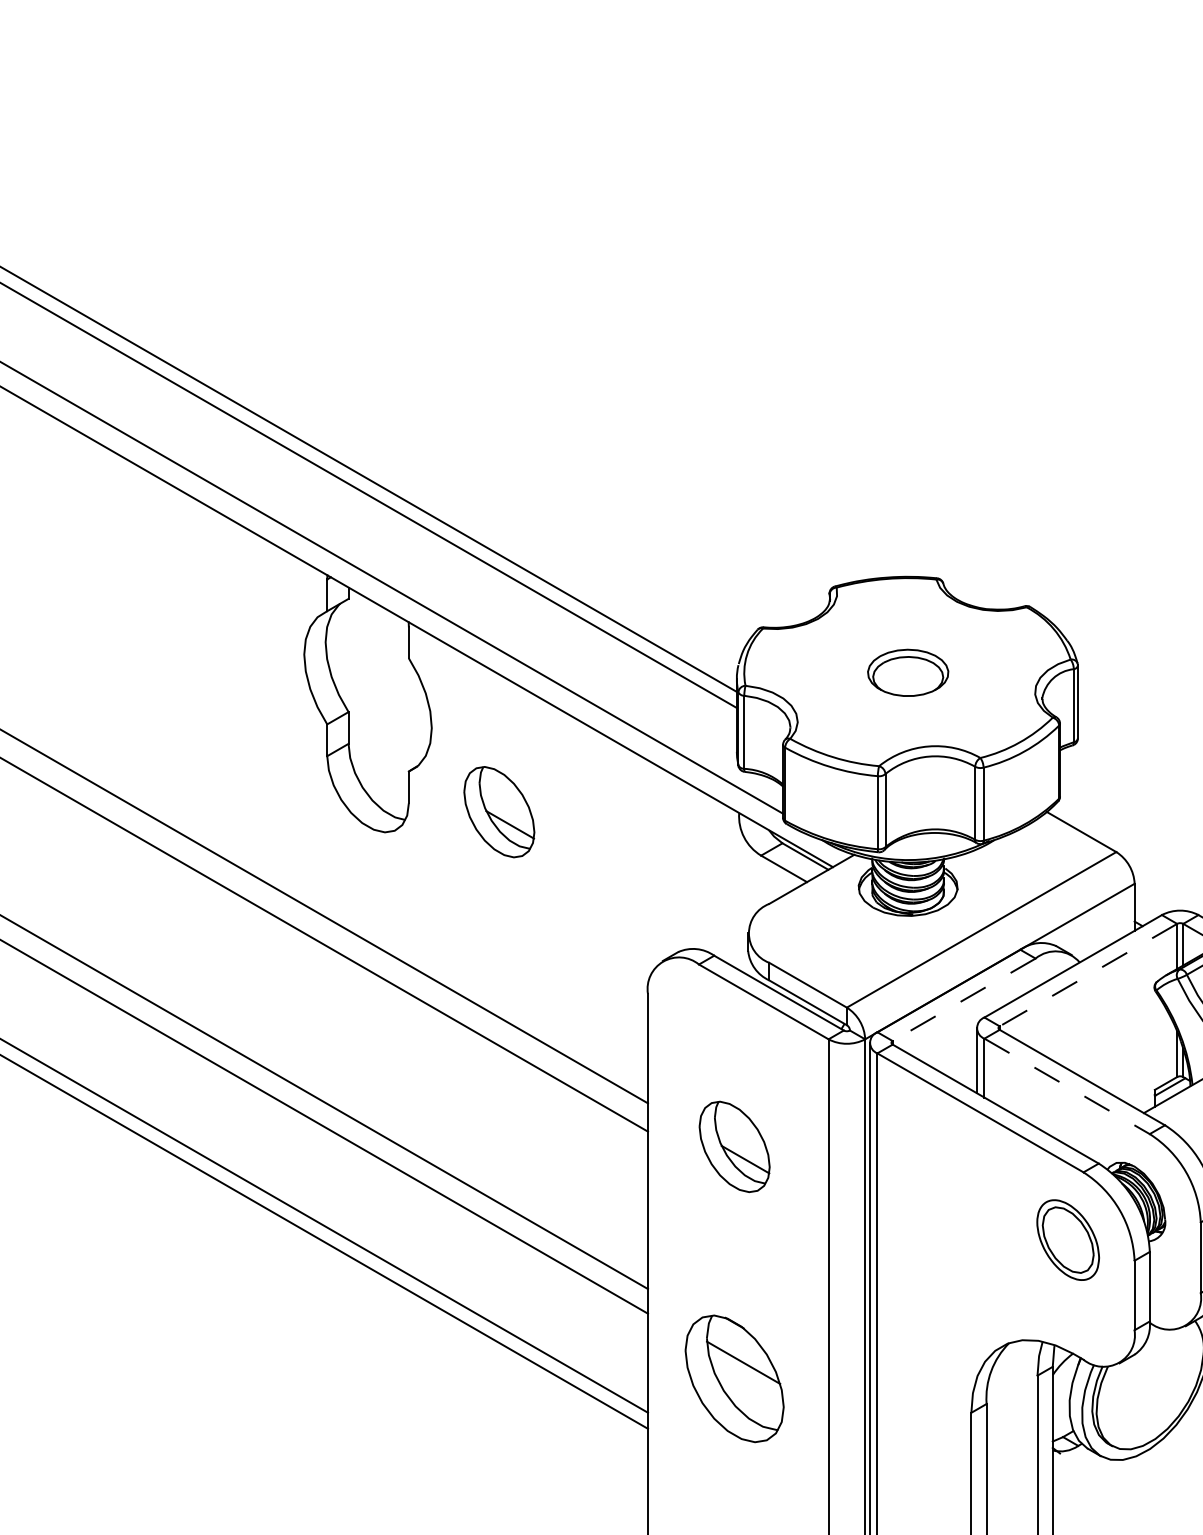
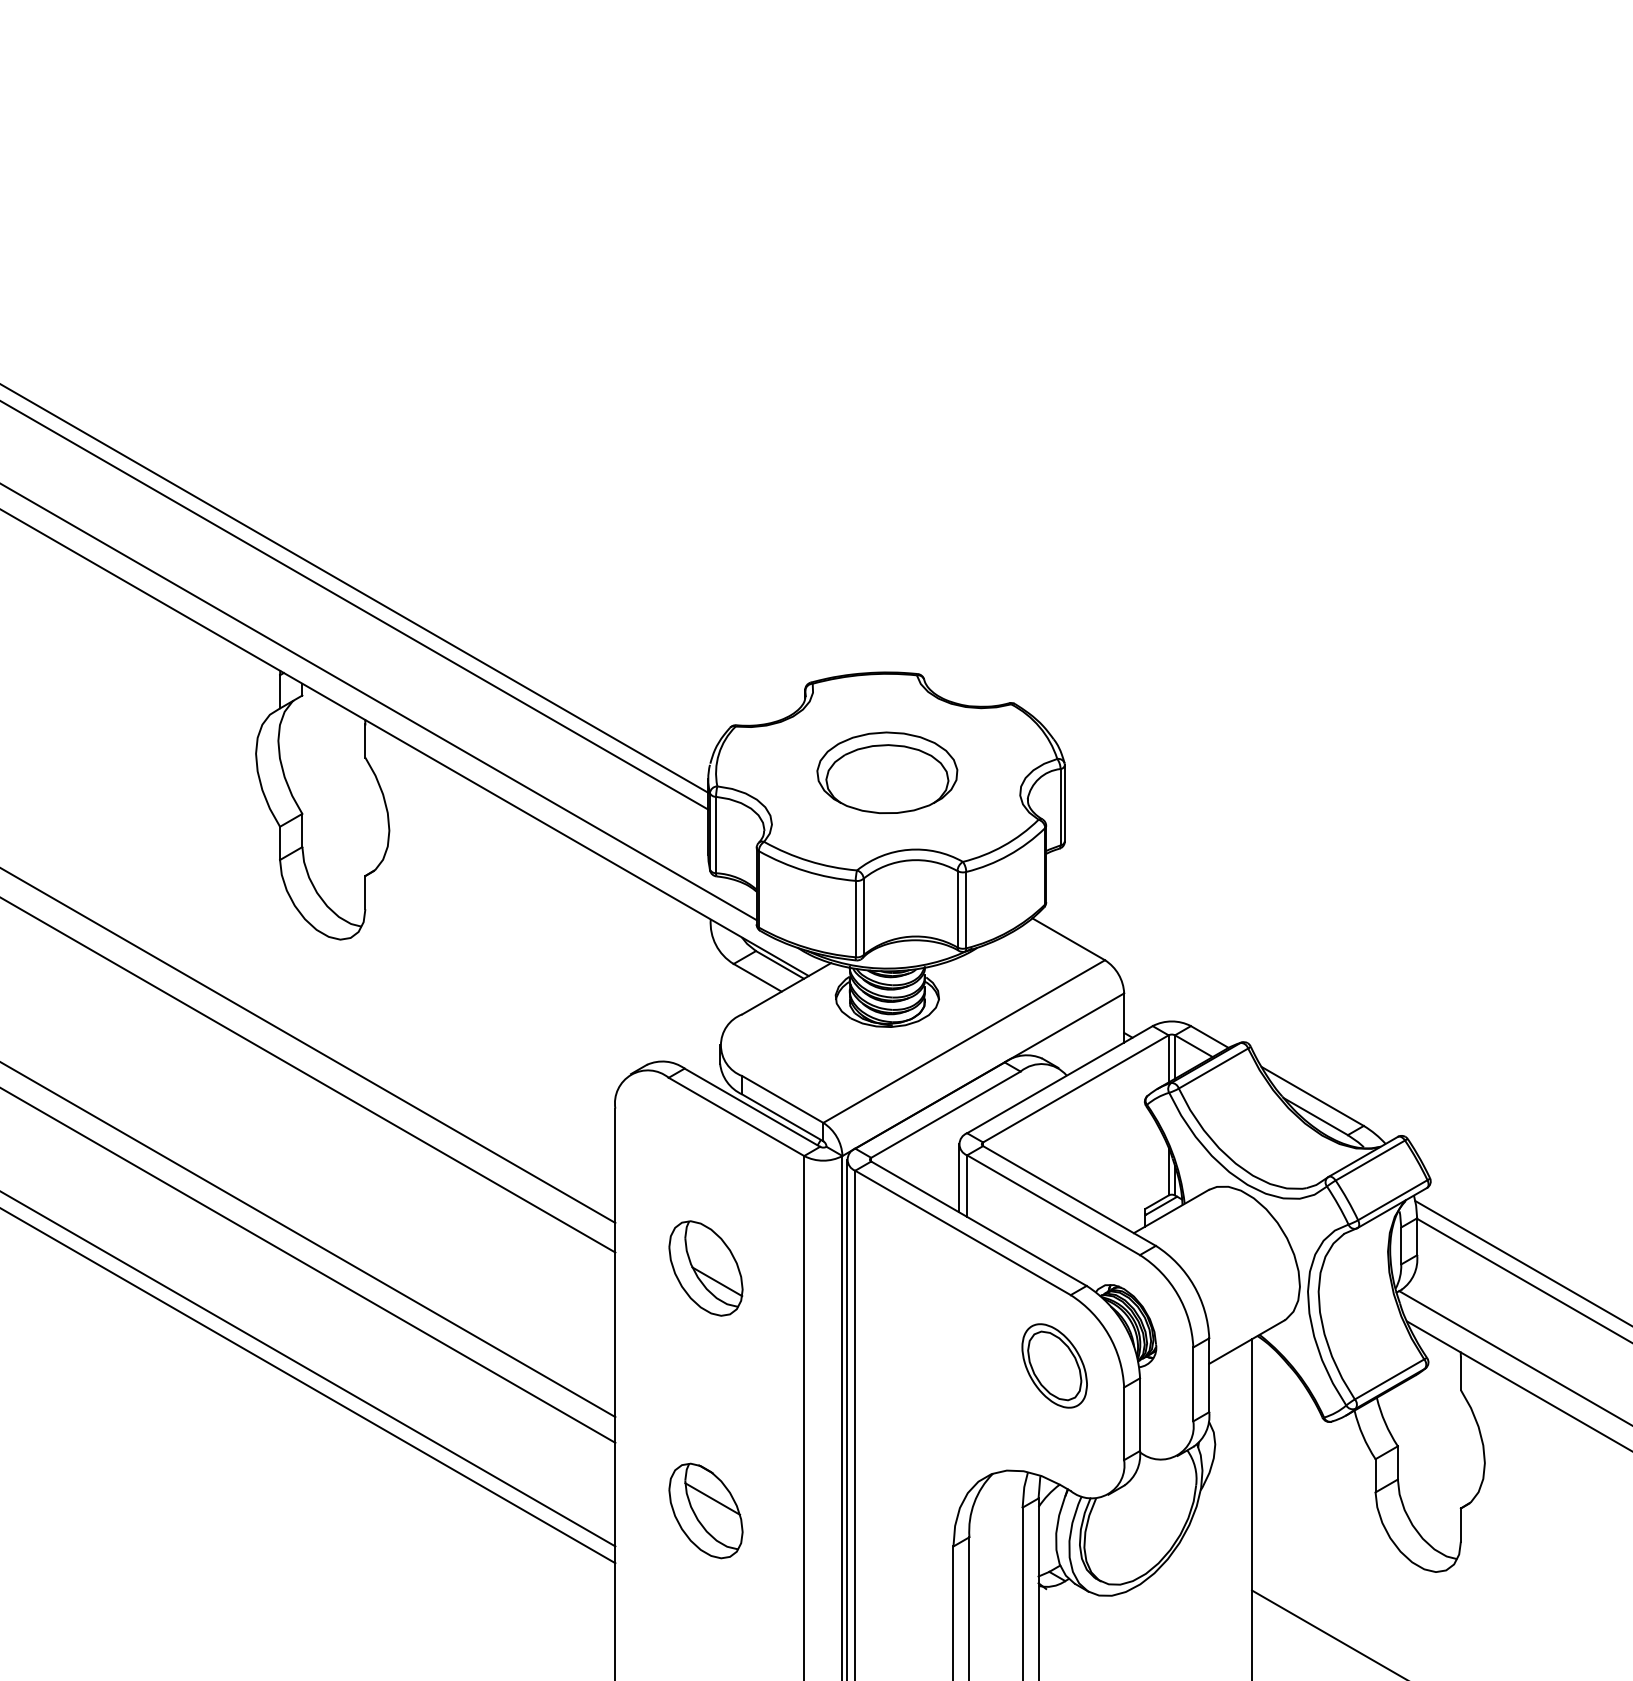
part: (908, 672) -> (887, 772), size x1.67
part: (498, 812) -> (459, 918), removed
line: (1088, 975) -> (1075, 1089), dashed -> solid
line: (963, 999) -> (945, 1114), dashed -> solid
line: (1067, 1086) -> (1053, 1205), dashed -> solid
part: (734, 1378) -> (705, 1510), size x0.71

